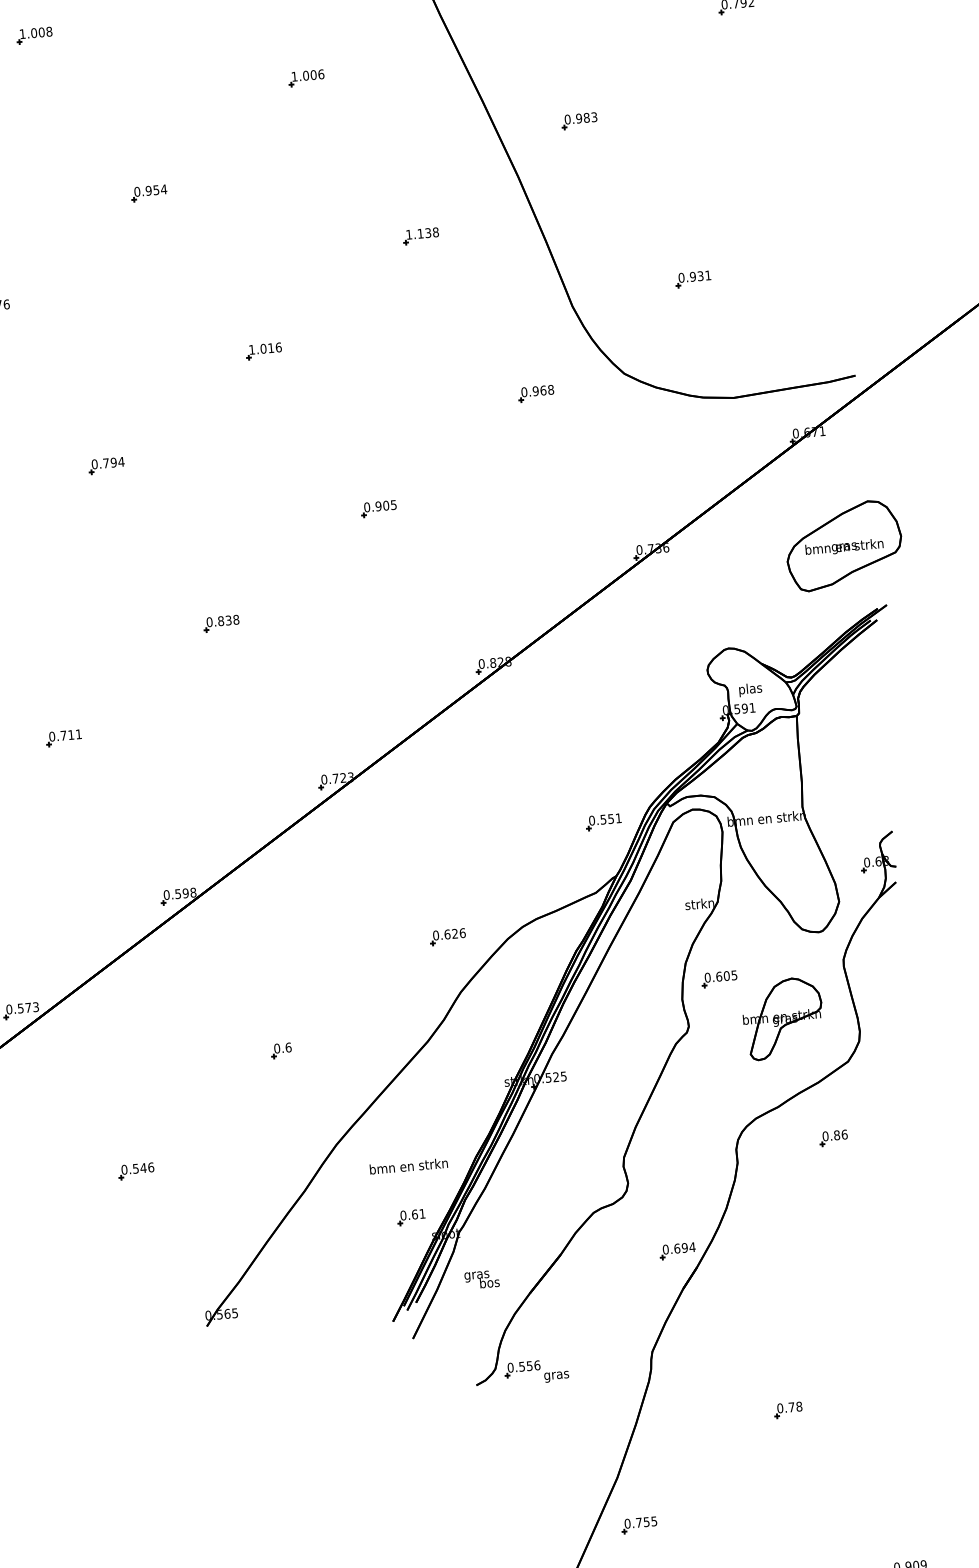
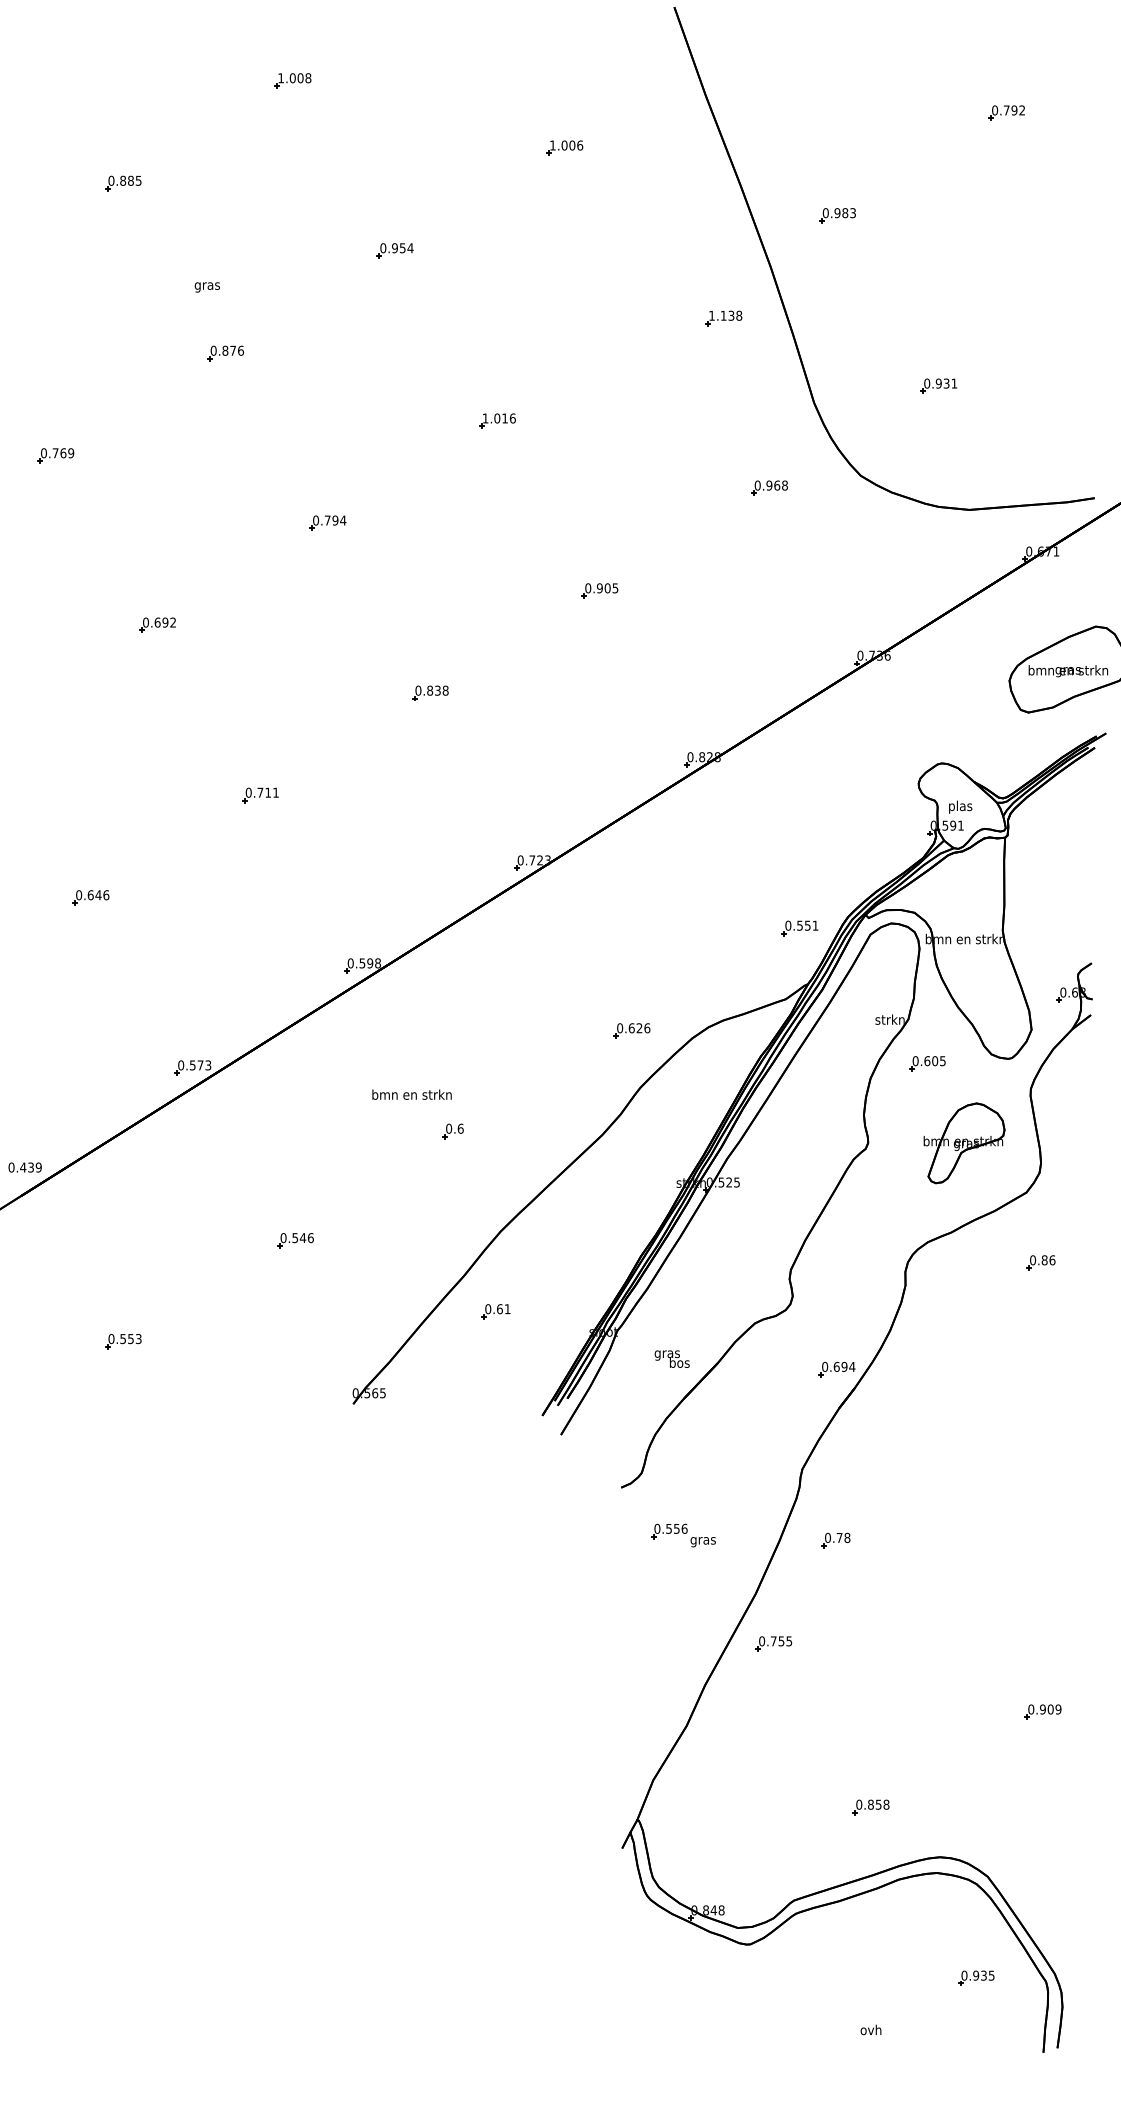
part: (420, 236) -> (723, 318), moved
part: (719, 979) -> (927, 1063), moved
part: (833, 1137) -> (1040, 1262), moved
text: (408, 1166) -> (411, 1094), moved
part: (410, 1217) -> (495, 1311), moved
text: (481, 1279) -> (671, 1358), moved
part: (536, 1371) -> (683, 1535), moved
part: (787, 1410) -> (835, 1540), moved

